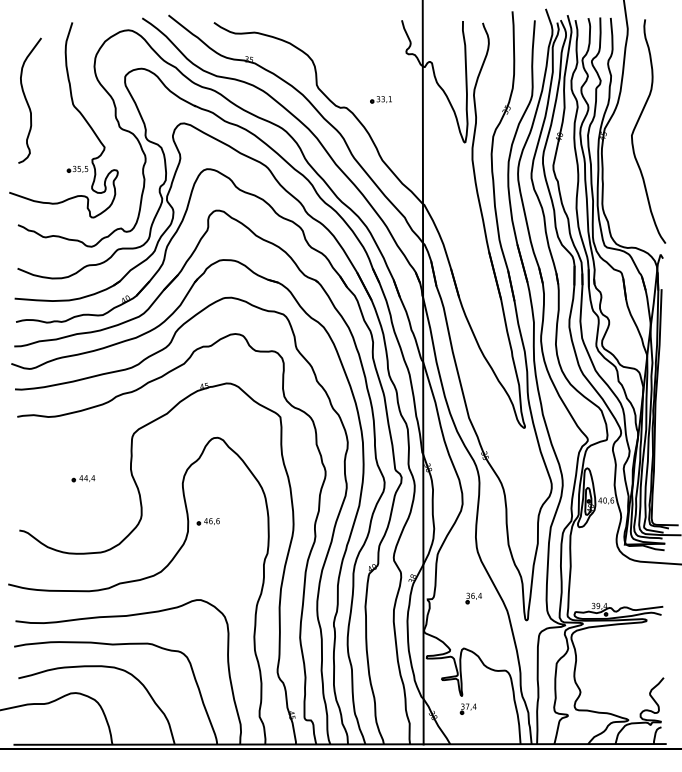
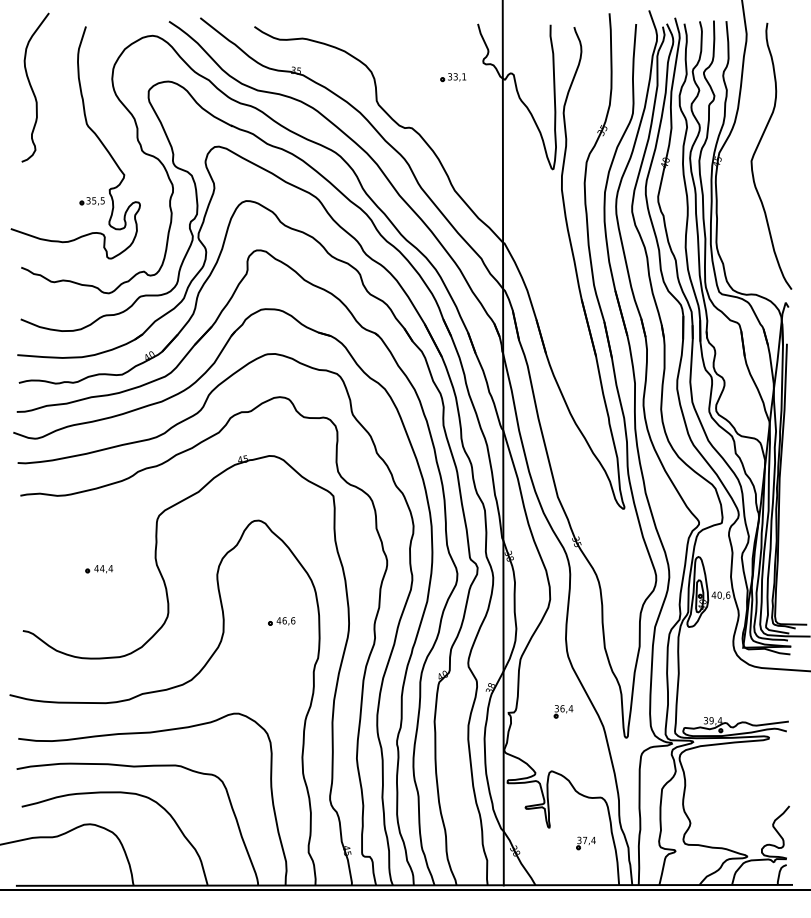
part: (381, 99) -> (453, 77), moved
curve: (28, 102) -> (33, 89), moved
part: (208, 521) -> (281, 621), moved
part: (467, 709) -> (585, 843), moved

